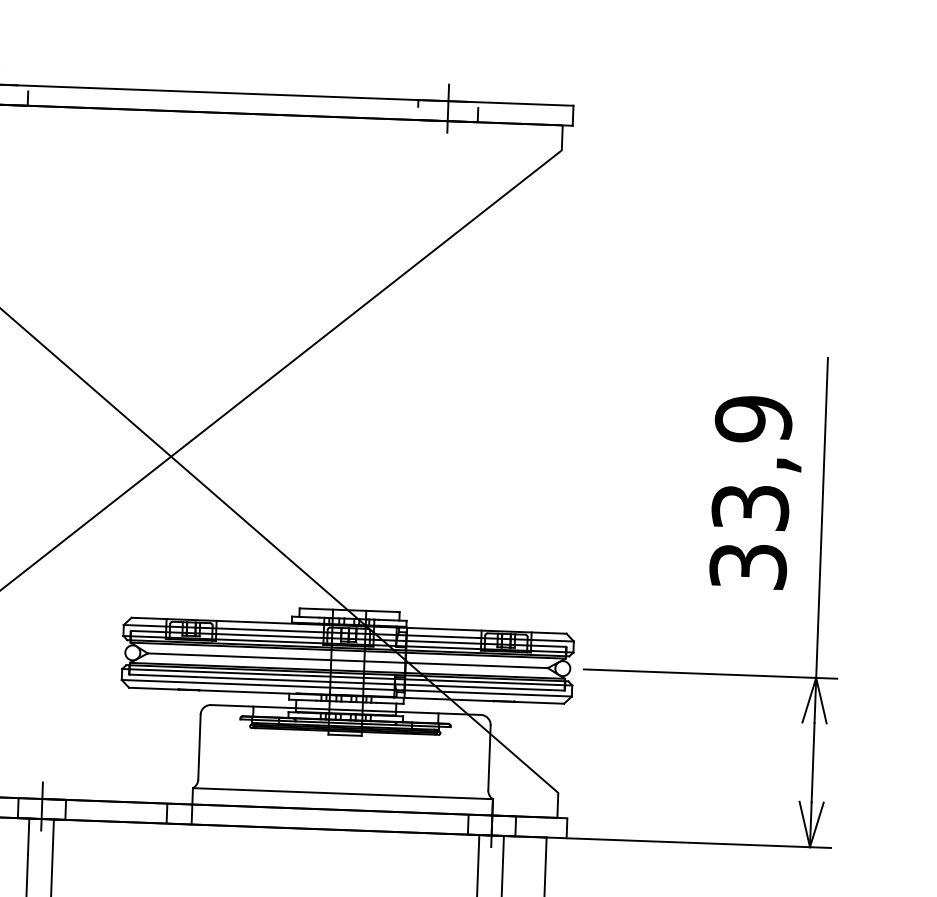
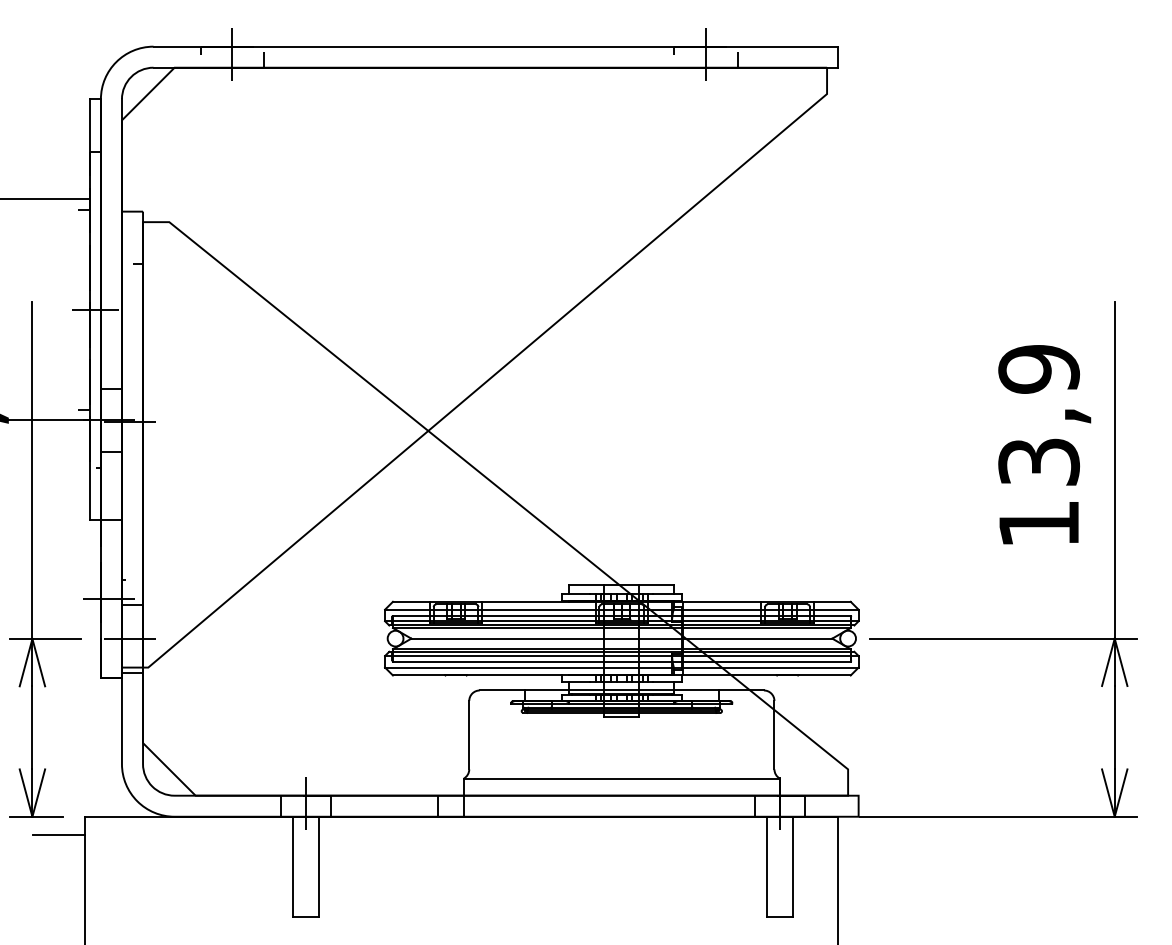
text: (748, 565) -> (1039, 523), 33,9 -> 13,9

